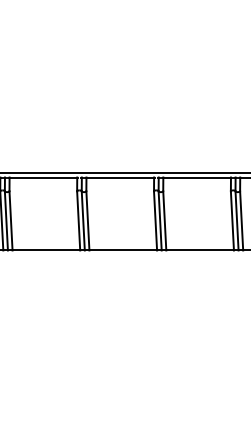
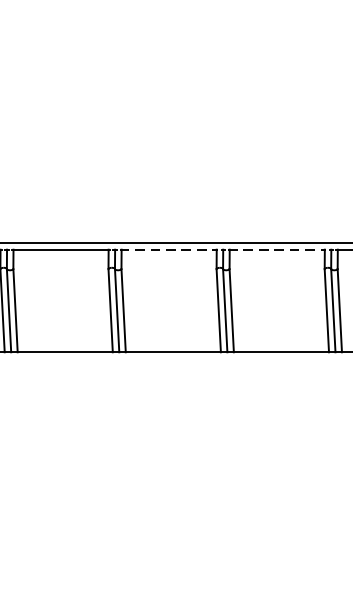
line: (120, 177) -> (169, 249), solid -> dashed
line: (197, 177) -> (277, 249), solid -> dashed

